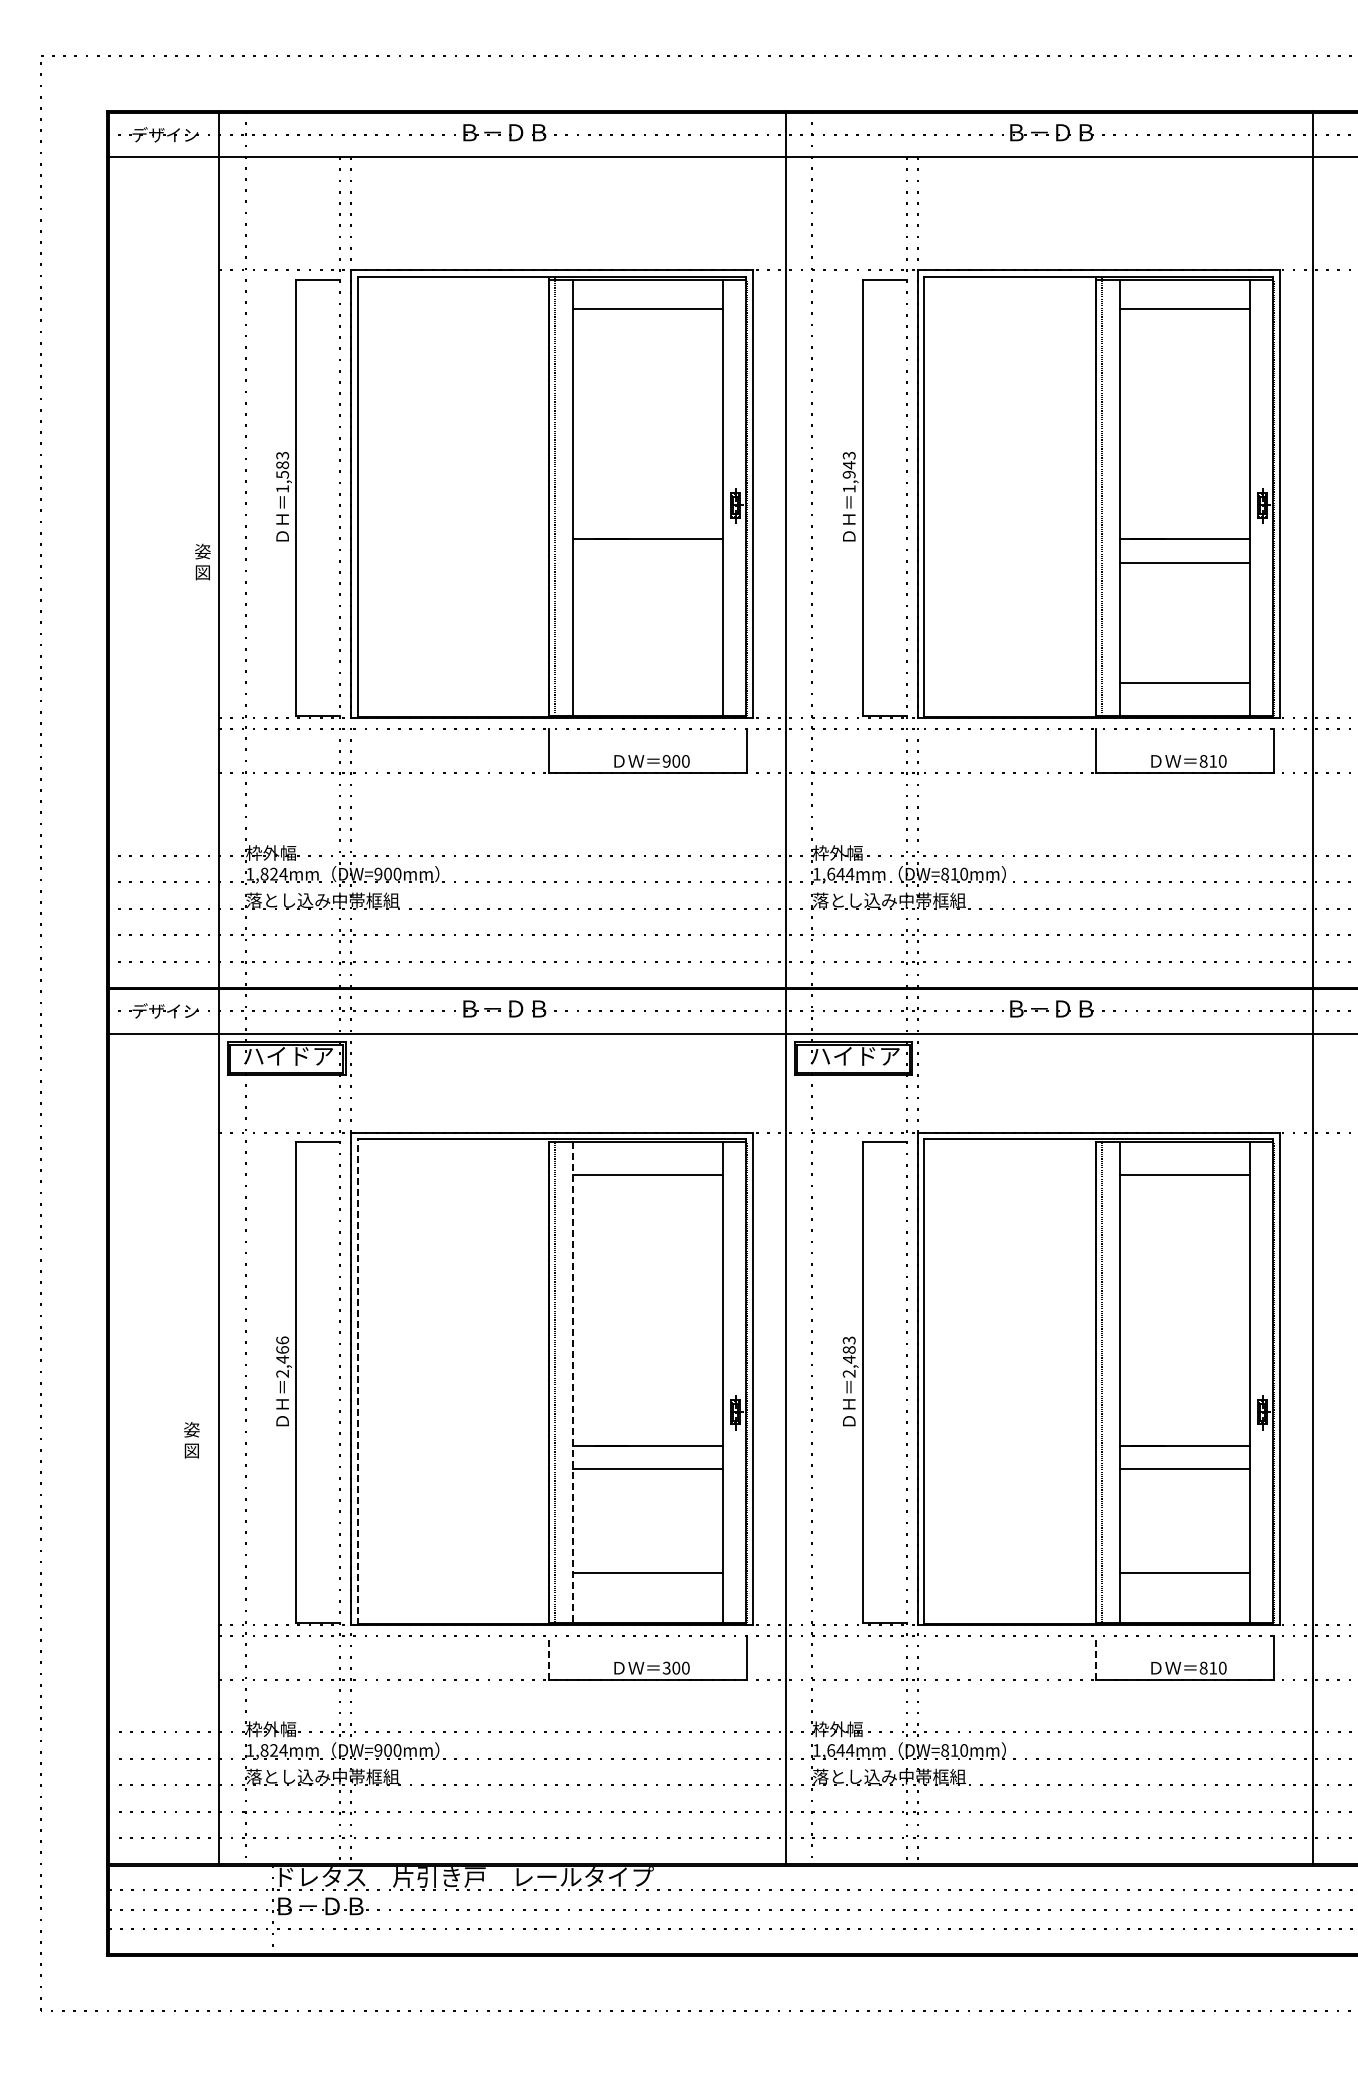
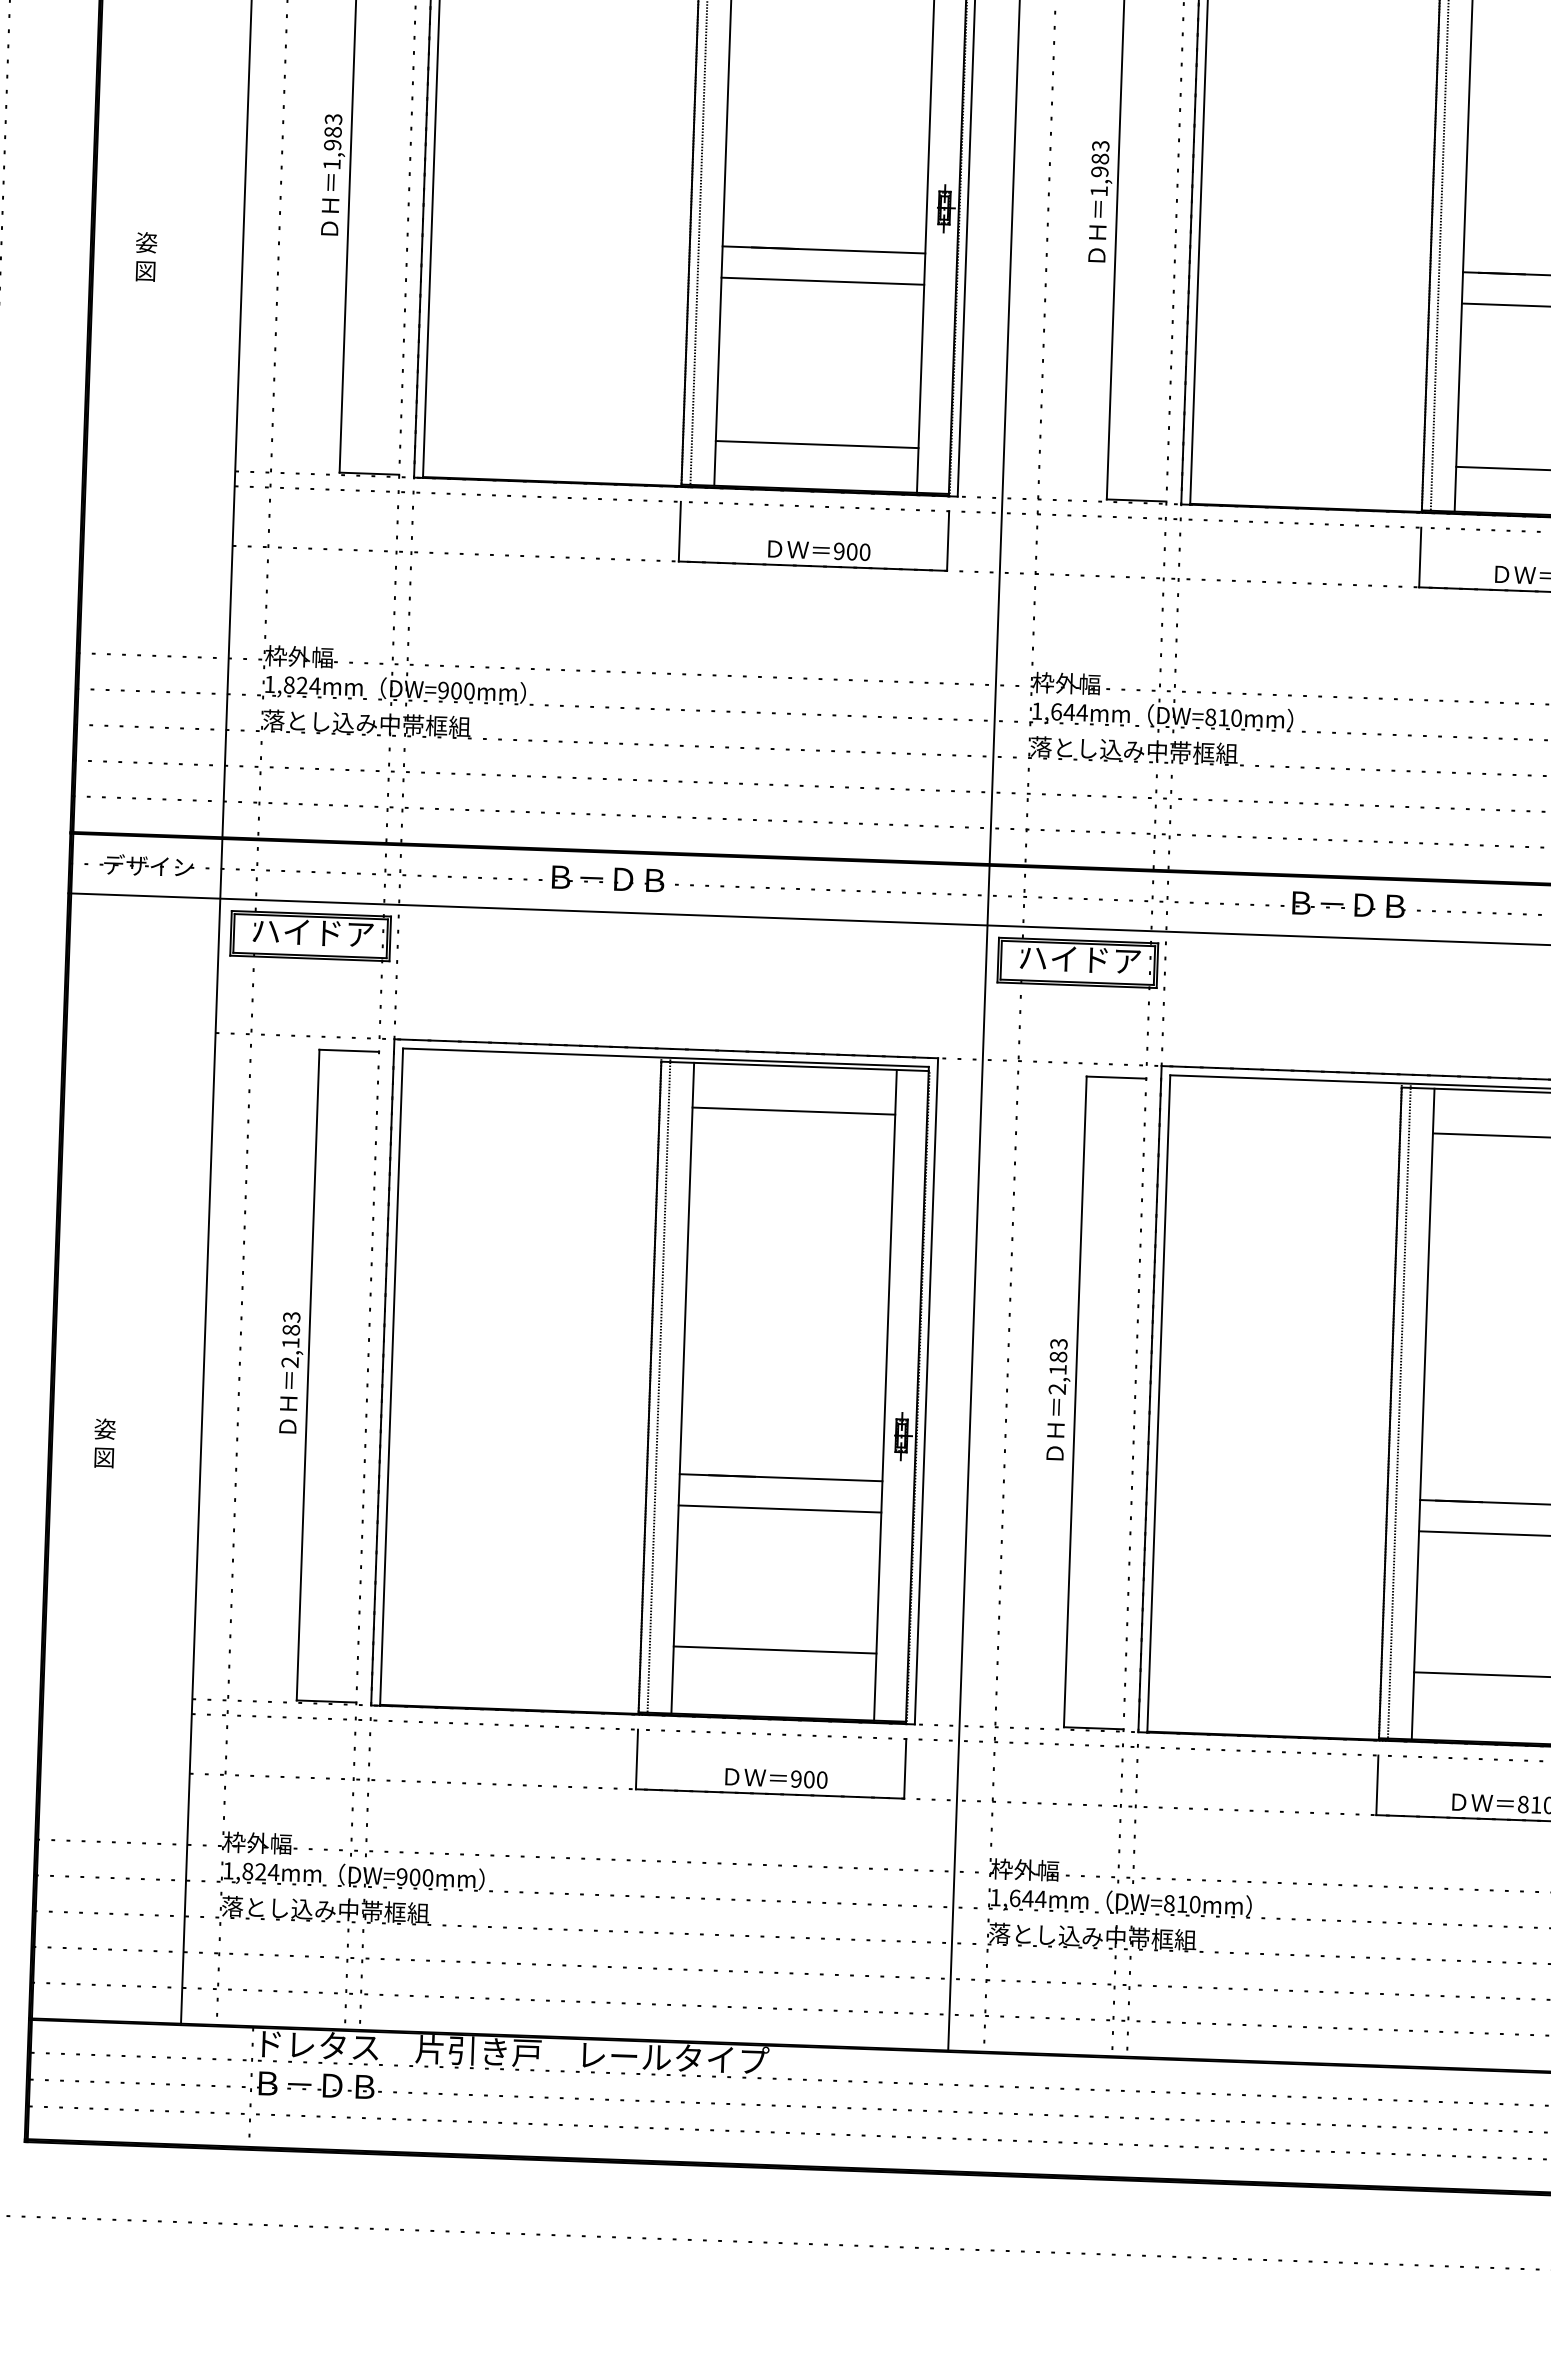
text: (848, 465) -> (1099, 159), 1,943 -> 1,983
text: (282, 474) -> (332, 144), 1,583 -> 1,983
text: (202, 561) -> (145, 256), moved
line: (647, 562) -> (822, 281), added
line: (647, 683) -> (816, 445), added
text: (282, 1349) -> (291, 1329), 2,466 -> 2,183
text: (849, 1359) -> (1058, 1369), 2,483 -> 2,183
line: (357, 1382) -> (391, 1377), dashed -> solid
line: (572, 1383) -> (682, 1389), dashed -> solid
text: (191, 1440) -> (104, 1443), moved
line: (548, 1657) -> (636, 1759), dashed -> solid
line: (1095, 1657) -> (1377, 1784), dashed -> solid
text: (666, 1668) -> (796, 1779), 300 -> 900

